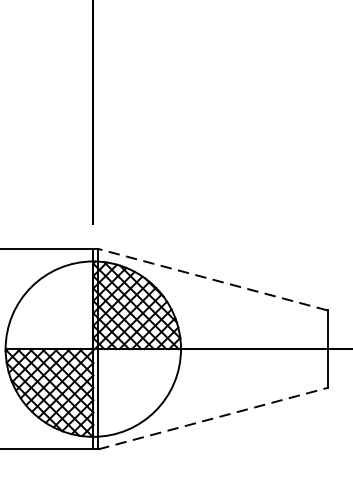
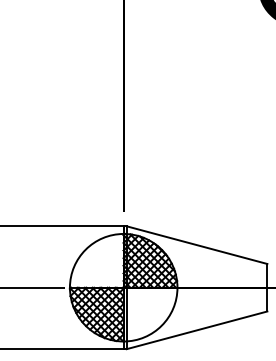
line: (213, 280) -> (197, 245), dashed -> solid
line: (213, 418) -> (197, 330), dashed -> solid

